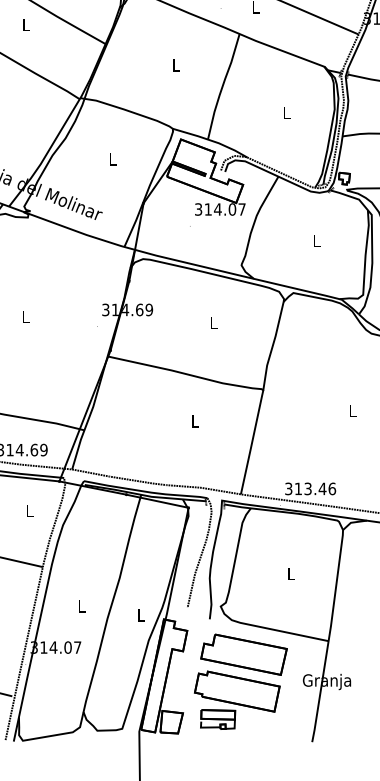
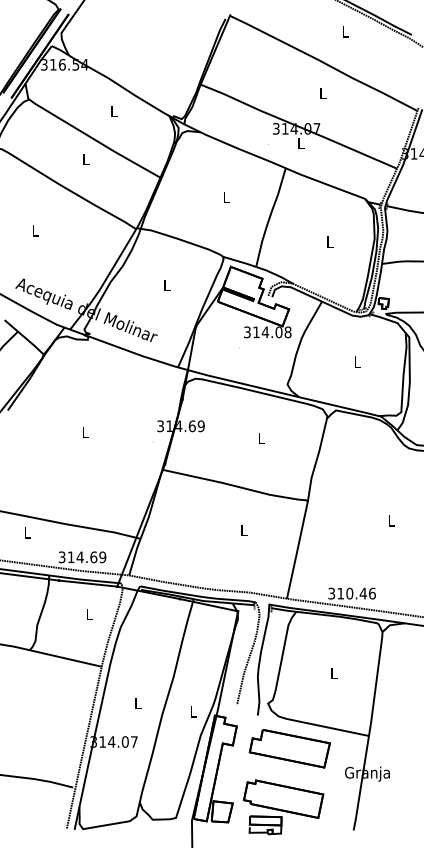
text: (241, 209) -> (287, 332), 314.07 -> 314.08
text: (307, 488) -> (349, 593), 313.46 -> 310.46
part: (237, 700) -> (283, 807), moved

